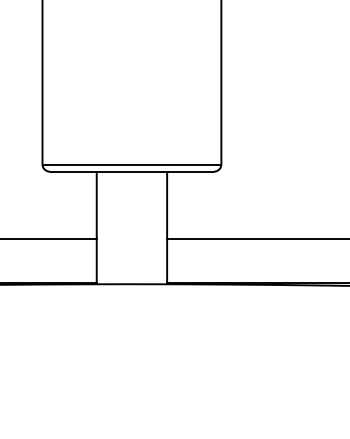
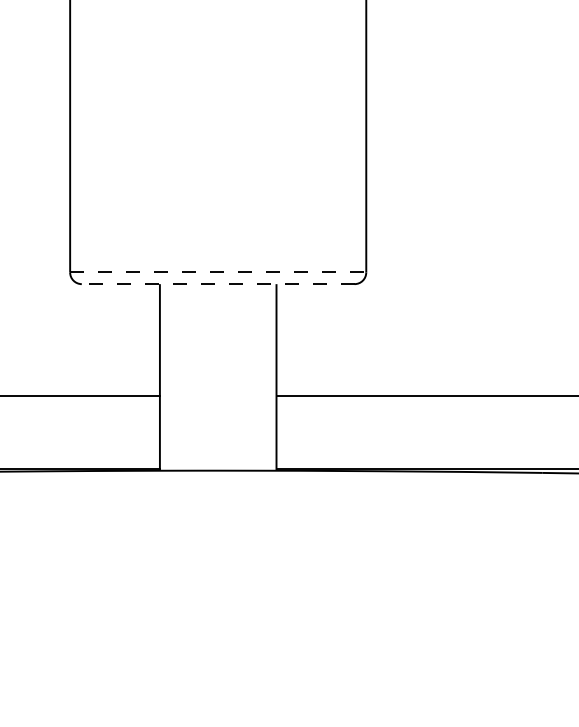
line: (132, 164) -> (219, 272), solid -> dashed
line: (131, 171) -> (217, 284), solid -> dashed

